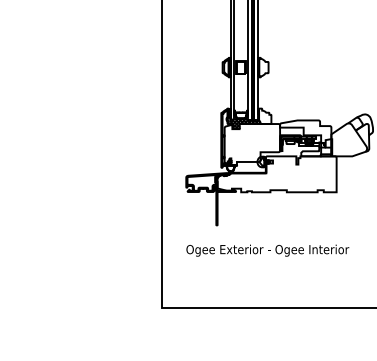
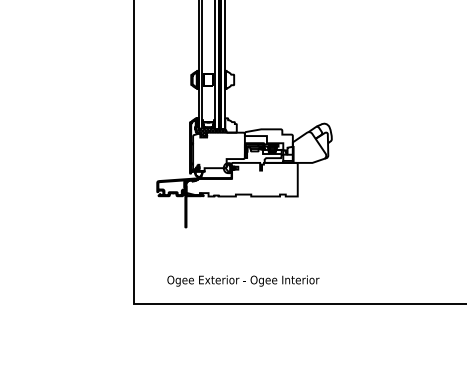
text: (267, 250) -> (243, 280), moved

